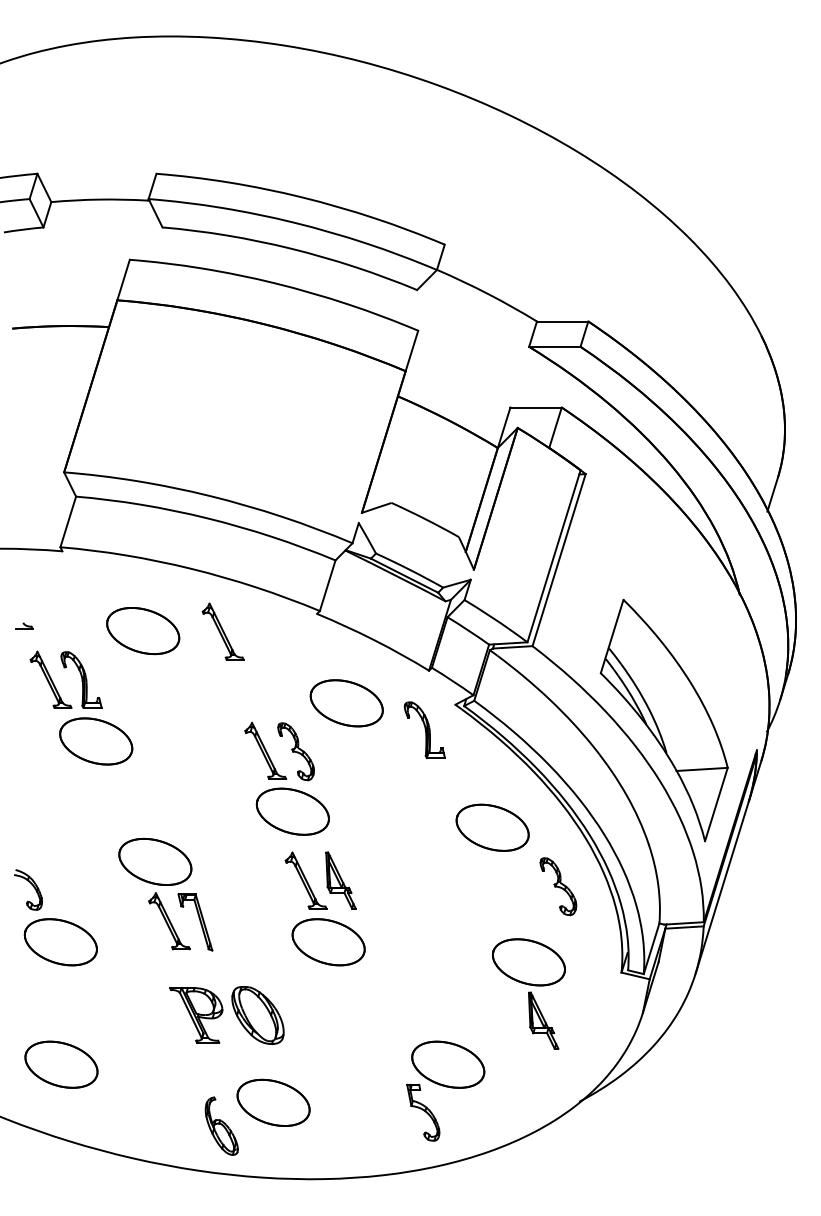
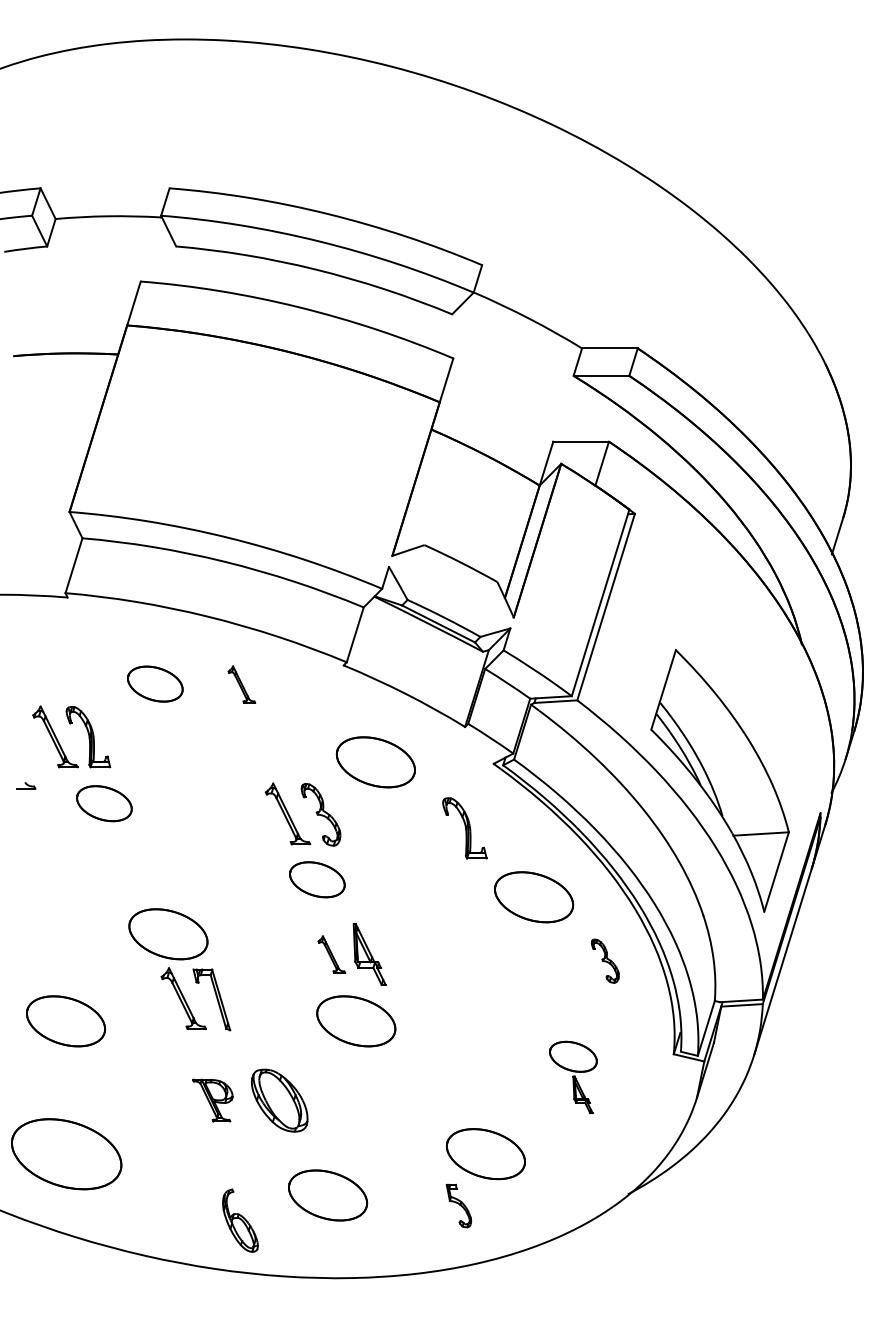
part: (24, 625) -> (26, 785), moved
part: (143, 631) -> (155, 684), size x0.7
part: (222, 631) -> (241, 684), size x0.6
part: (424, 729) -> (464, 827), moved
part: (96, 741) -> (104, 803), size x0.7
part: (292, 811) -> (317, 879), size x0.7
part: (305, 880) -> (331, 954), size x0.6
part: (558, 886) -> (605, 960), size x0.7
part: (28, 889) -> (30, 964), removed
part: (528, 993) -> (572, 1076), size x0.6
part: (196, 1015) -> (213, 1100), size x0.7
part: (61, 1064) -> (66, 1153), size x1.4
part: (273, 1102) -> (327, 1195), moved
part: (423, 1112) -> (459, 1205), size x0.7

